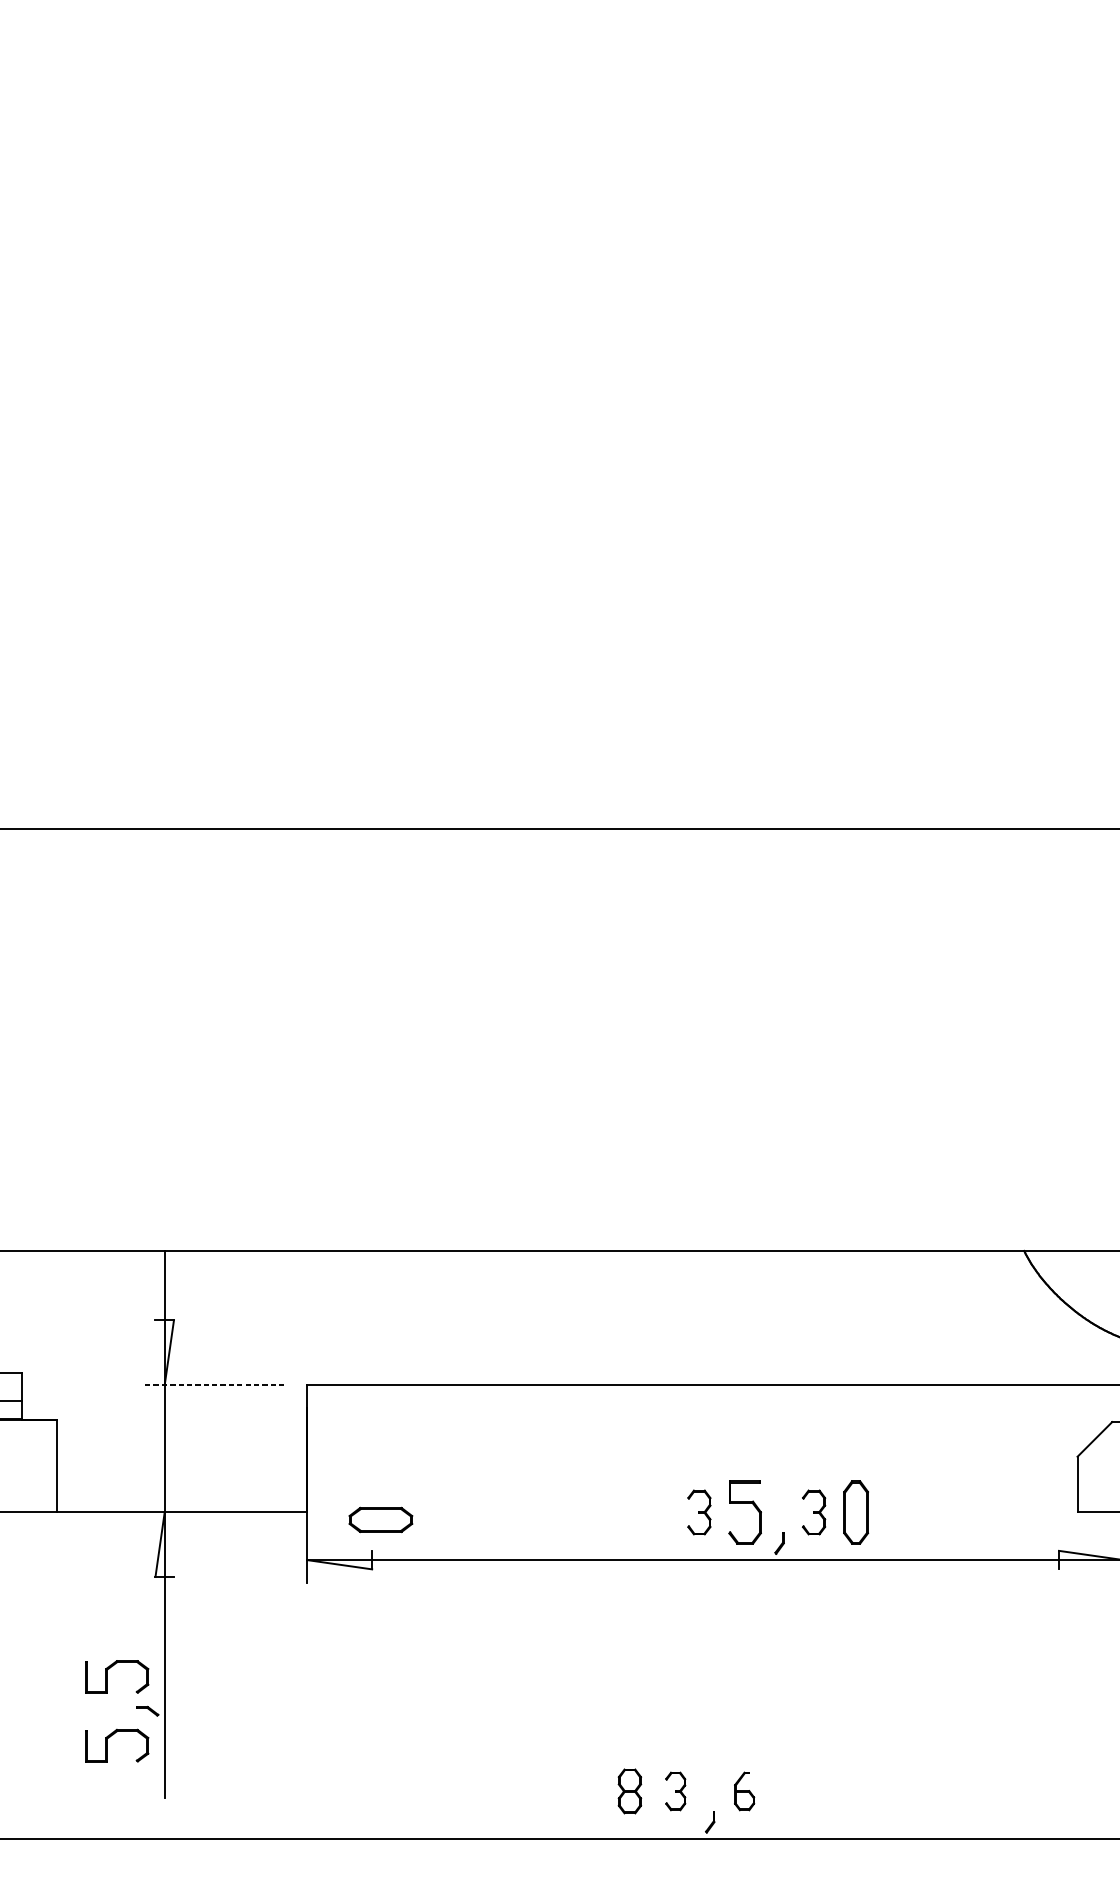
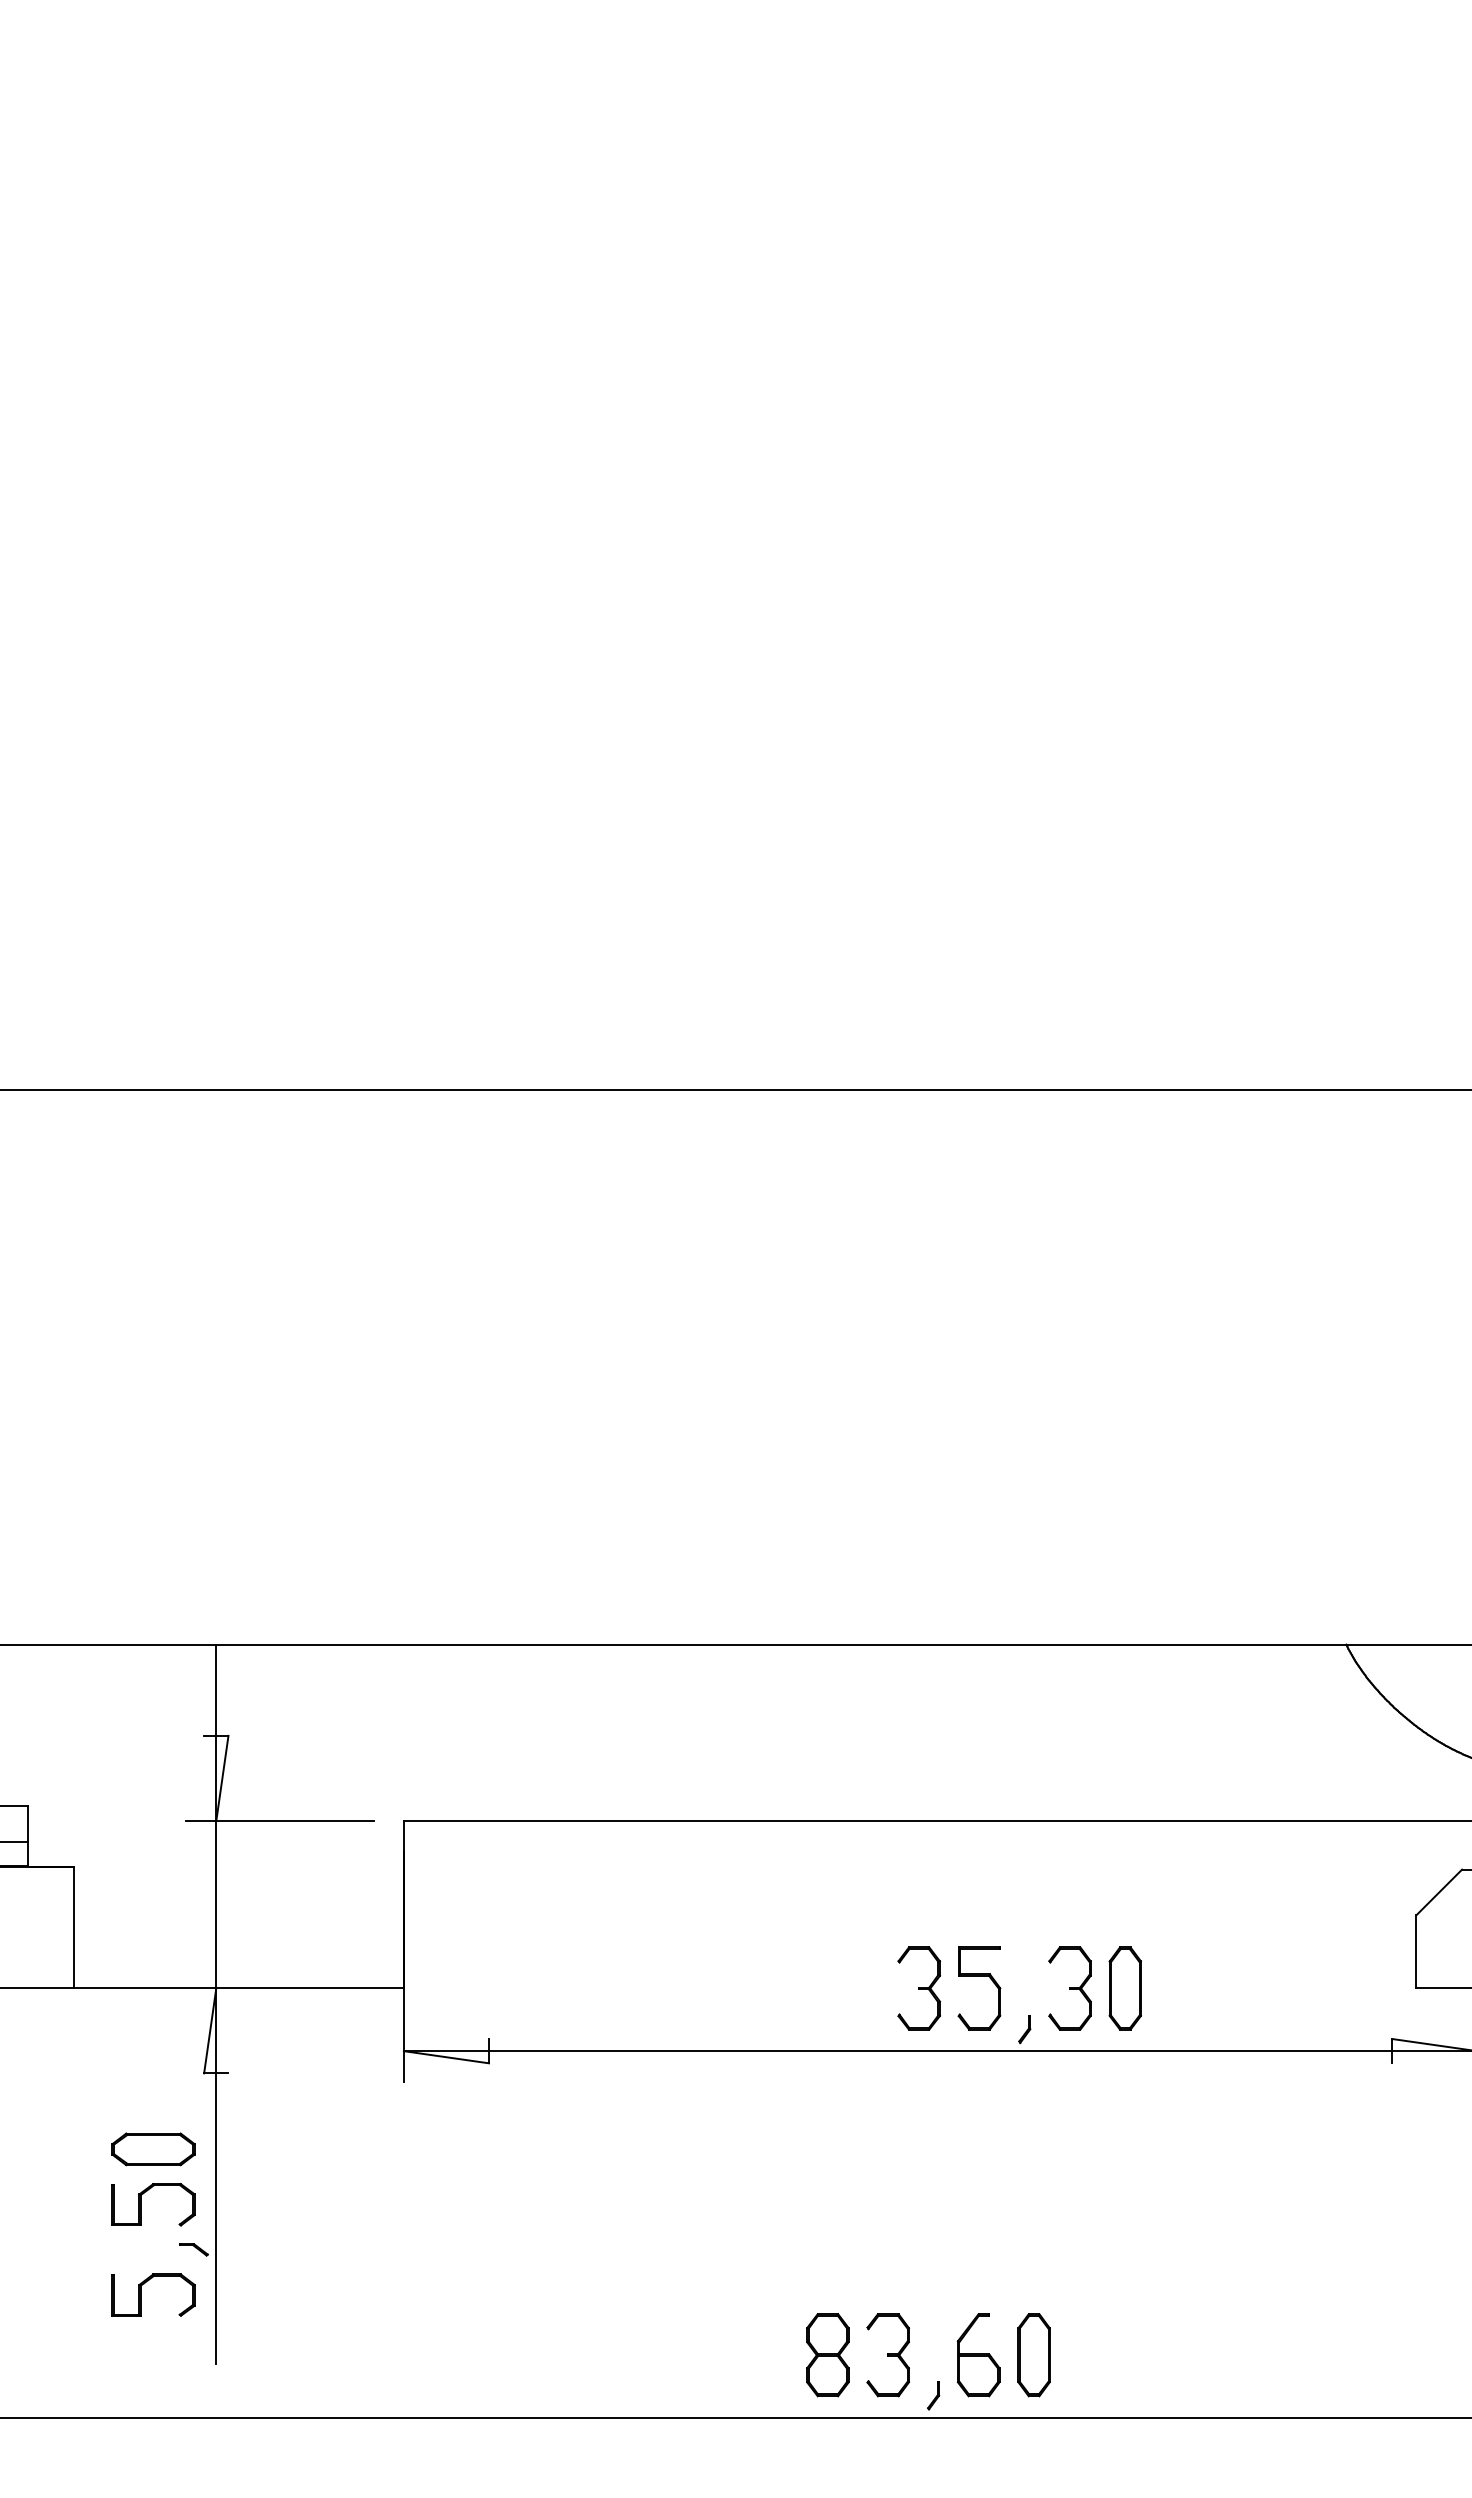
line: (212, 1384) -> (279, 1820), dashed -> solid
part: (699, 1512) -> (919, 1988), size x1.43
part: (813, 1512) -> (1069, 1988), size x1.43
part: (380, 1520) -> (153, 2149), moved
part: (629, 1791) -> (827, 2355), size x1.43
part: (675, 1791) -> (887, 2355), size x1.67
part: (744, 1791) -> (978, 2355), size x1.67
part: (786, 1791) -> (1033, 2355), added

